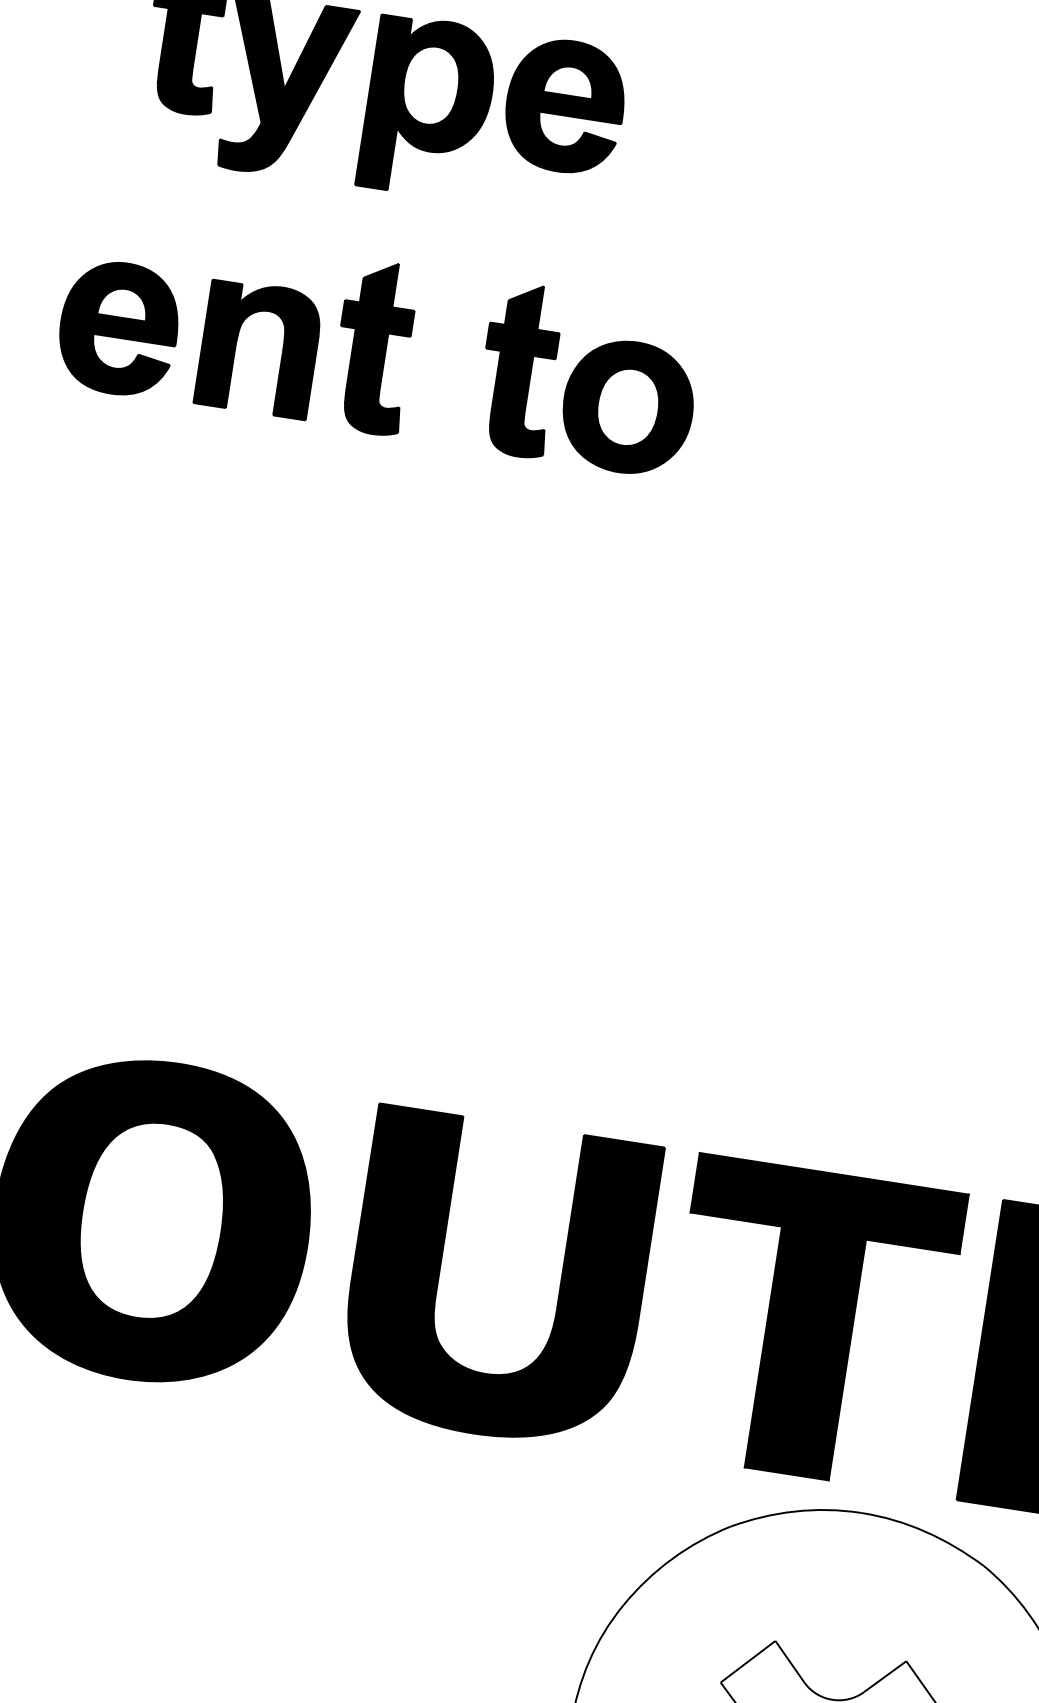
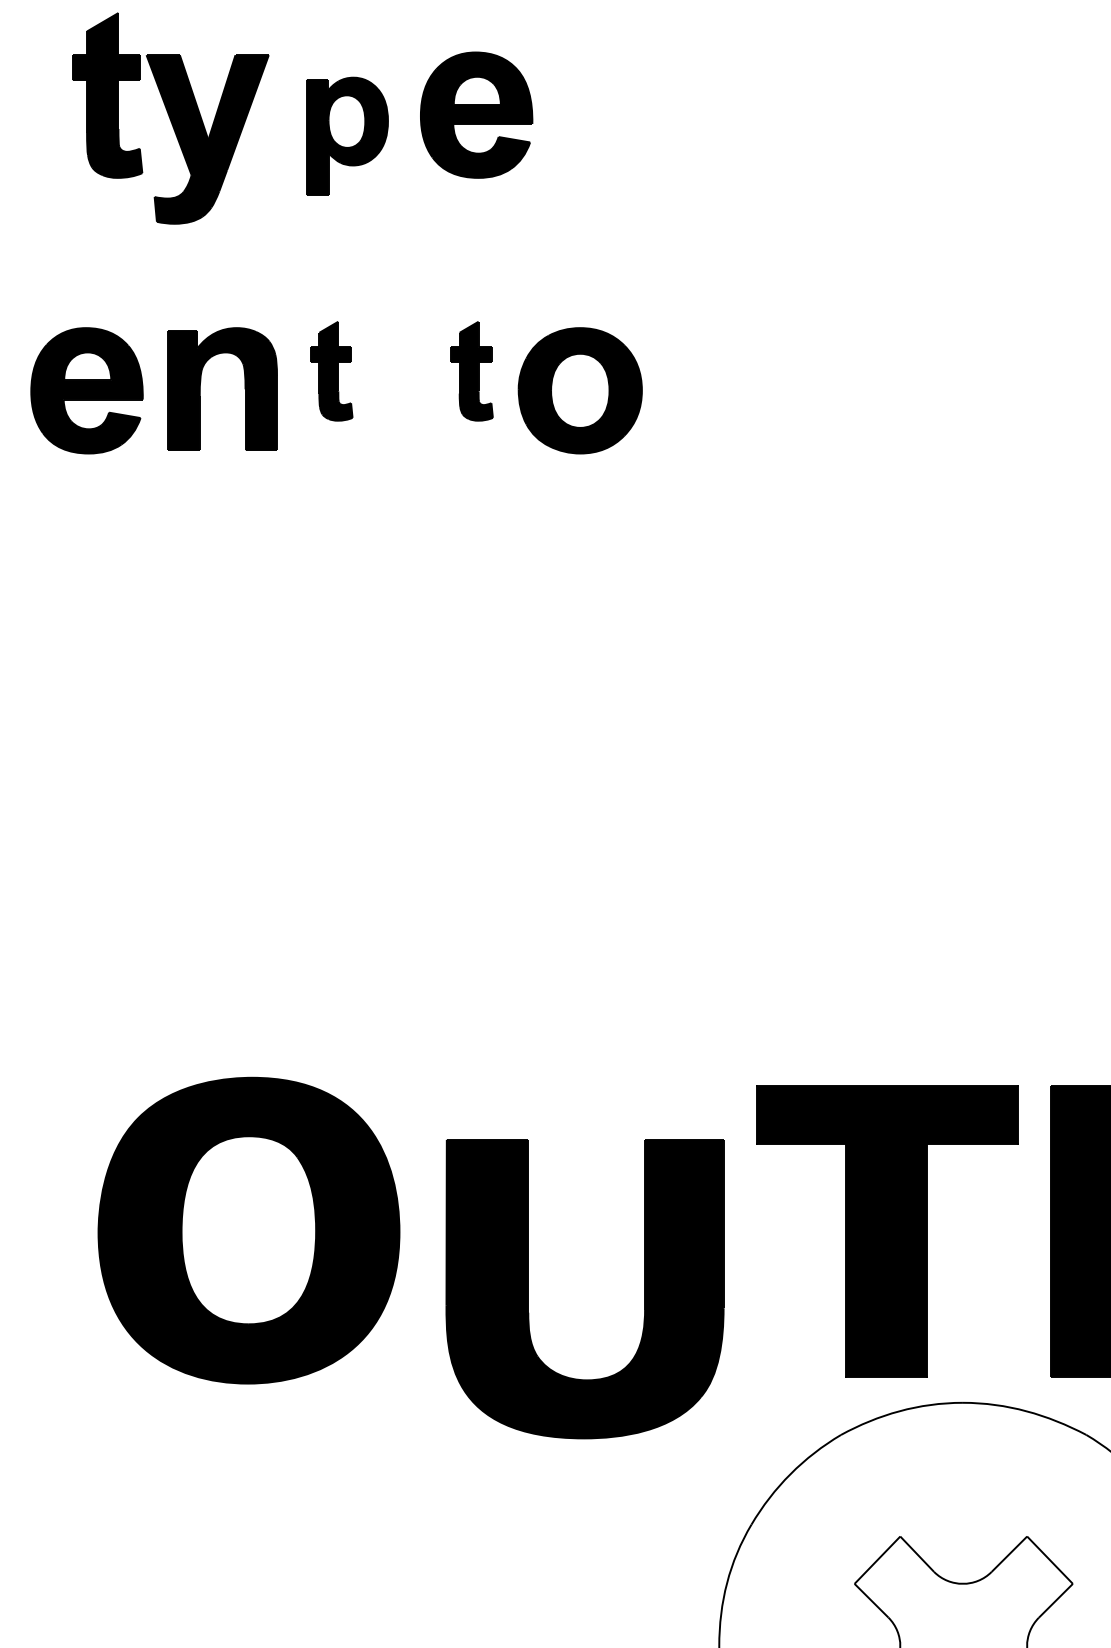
part: (428, 107) -> (347, 136), size x0.7
part: (374, 347) -> (331, 371), size x0.6
part: (518, 370) -> (471, 371), size x0.6
part: (439, 1270) -> (528, 1289), moved

